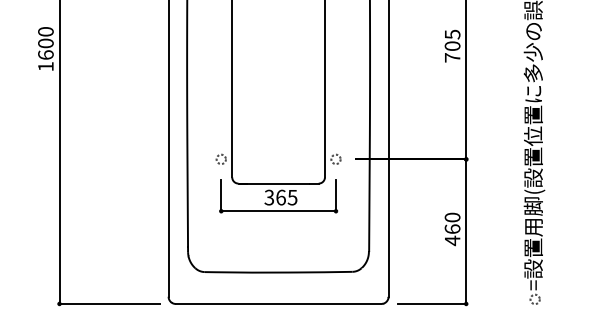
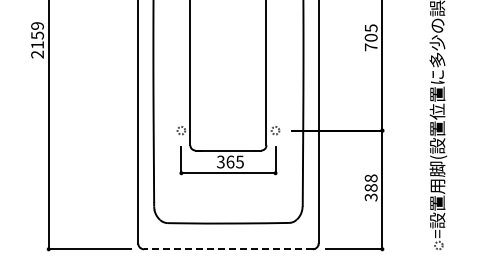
text: (45, 49) -> (37, 40), 1600 -> 2159
text: (451, 228) -> (370, 187), 460 -> 388
line: (277, 304) -> (227, 249), solid -> dashed

